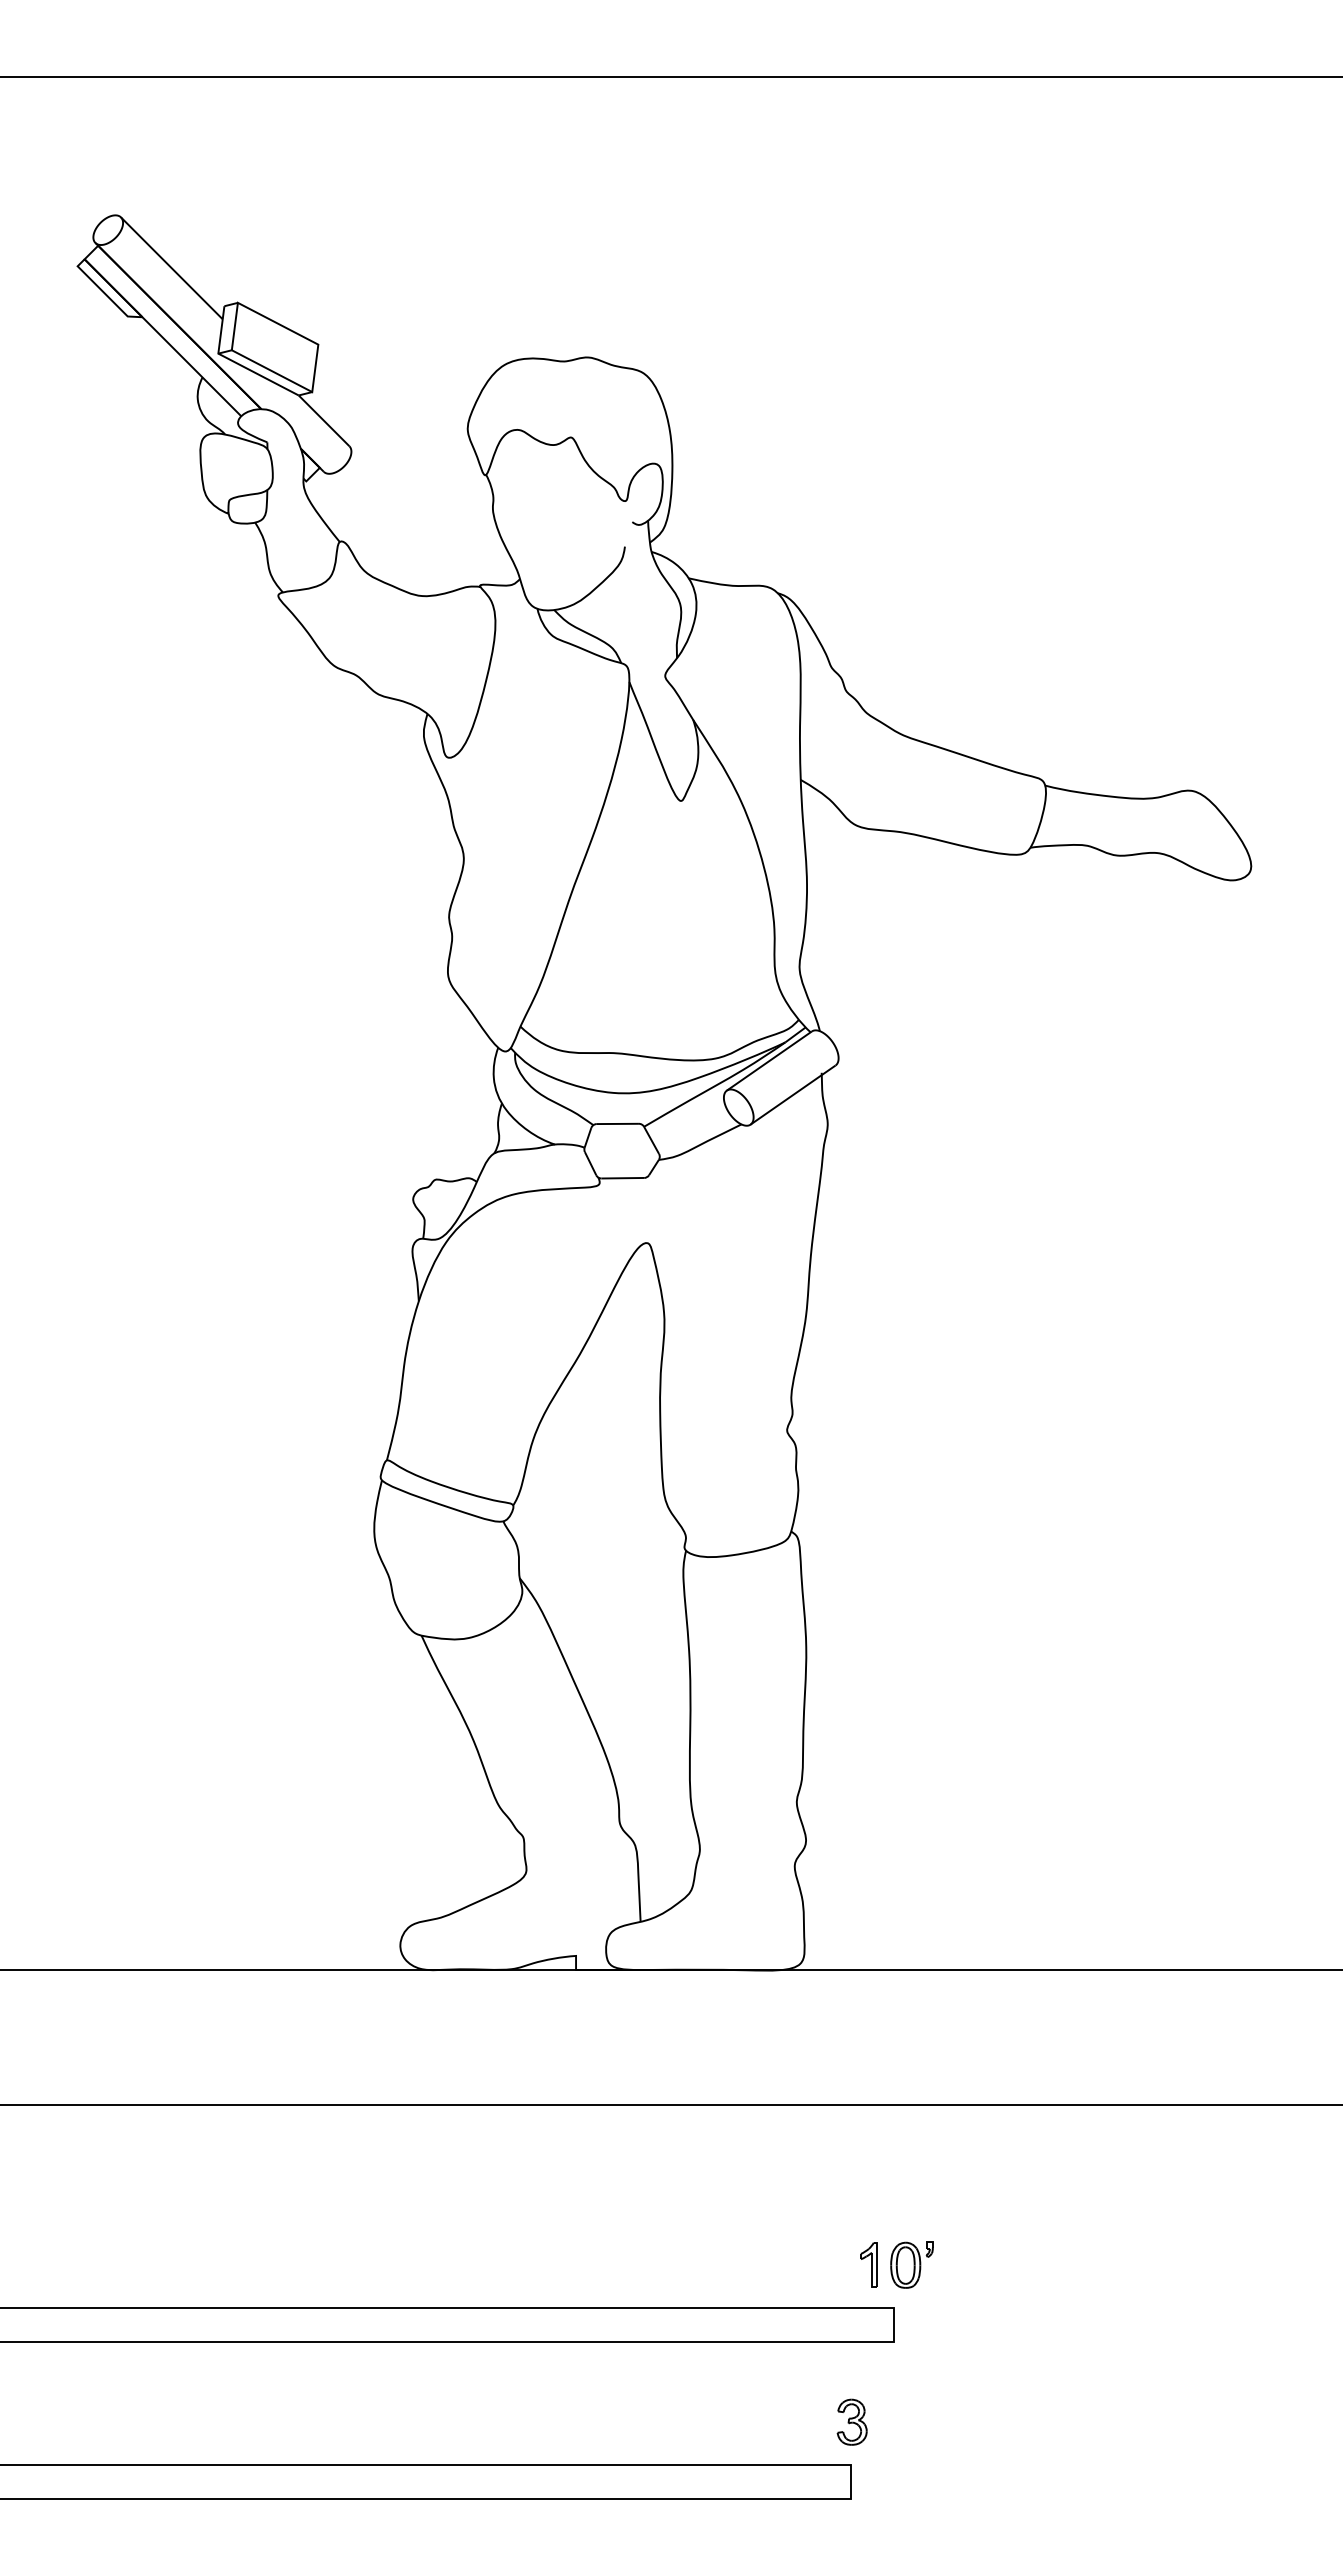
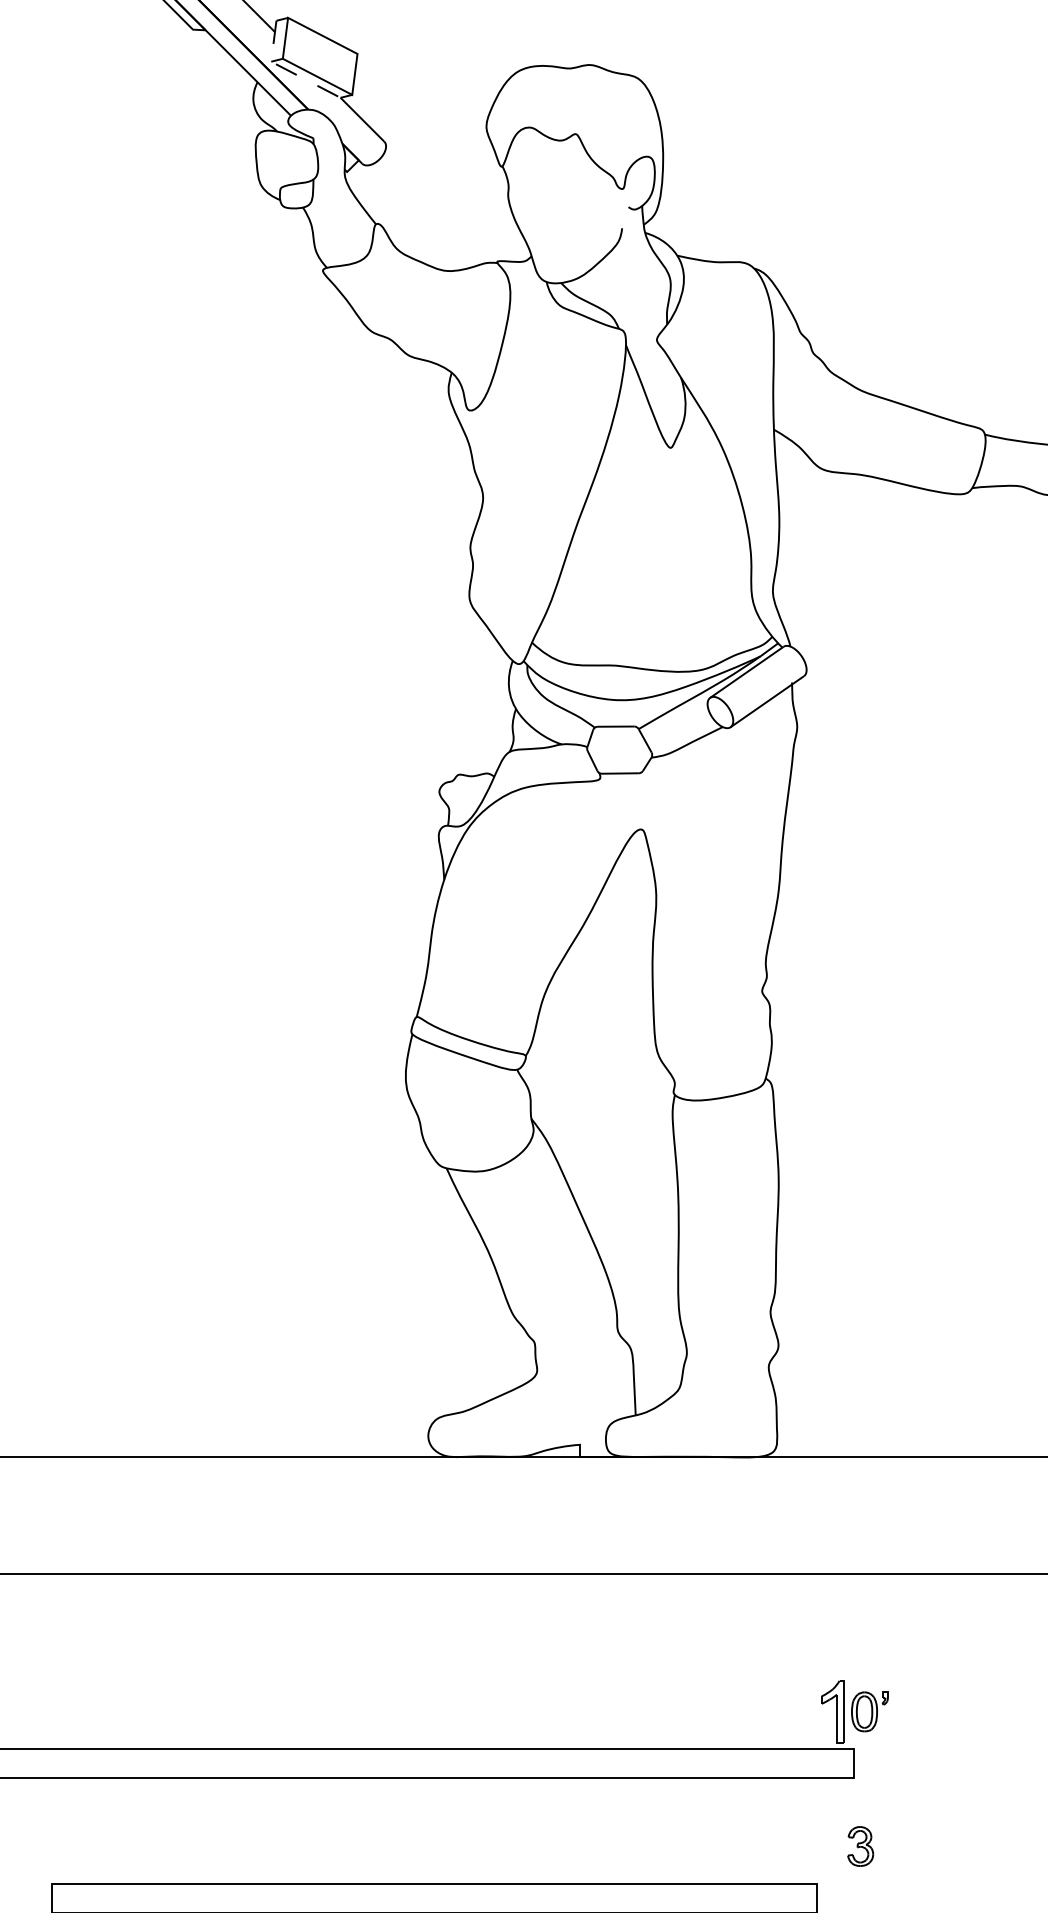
line: (236, 363) -> (286, 70), solid -> dashed
part: (868, 2264) -> (832, 1711), size x1.6
part: (851, 2421) -> (860, 1845), moved

